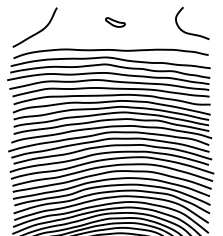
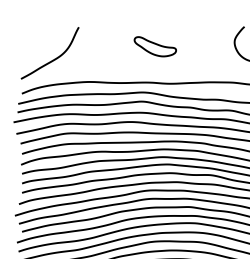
part: (115, 22) -> (155, 46), size x1.67

